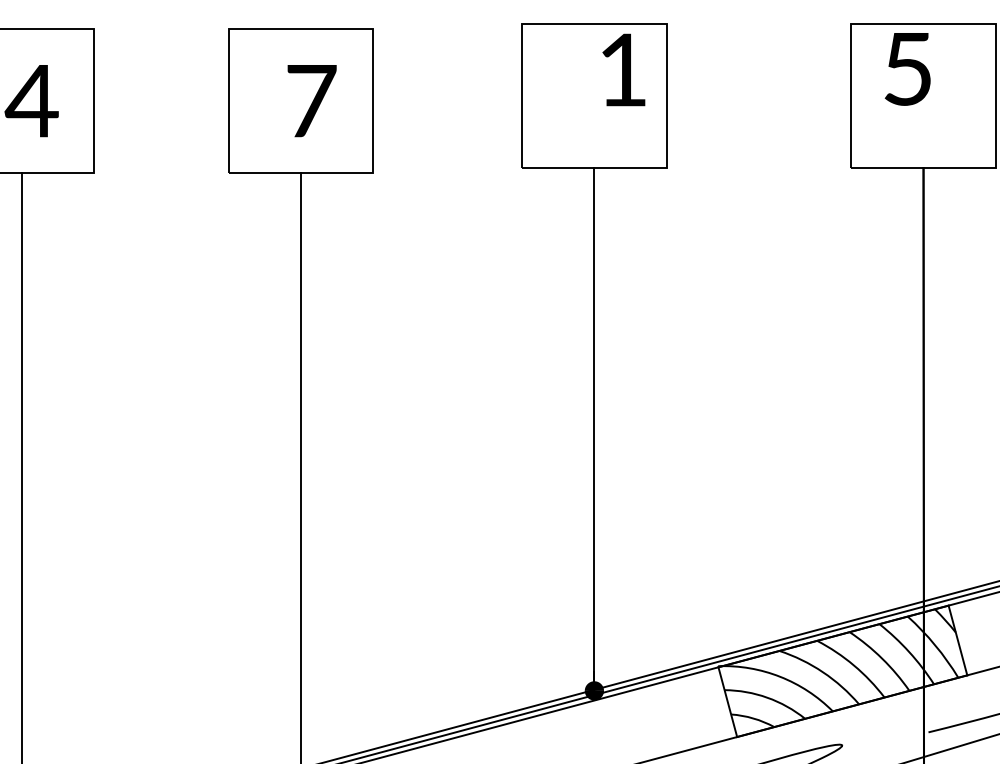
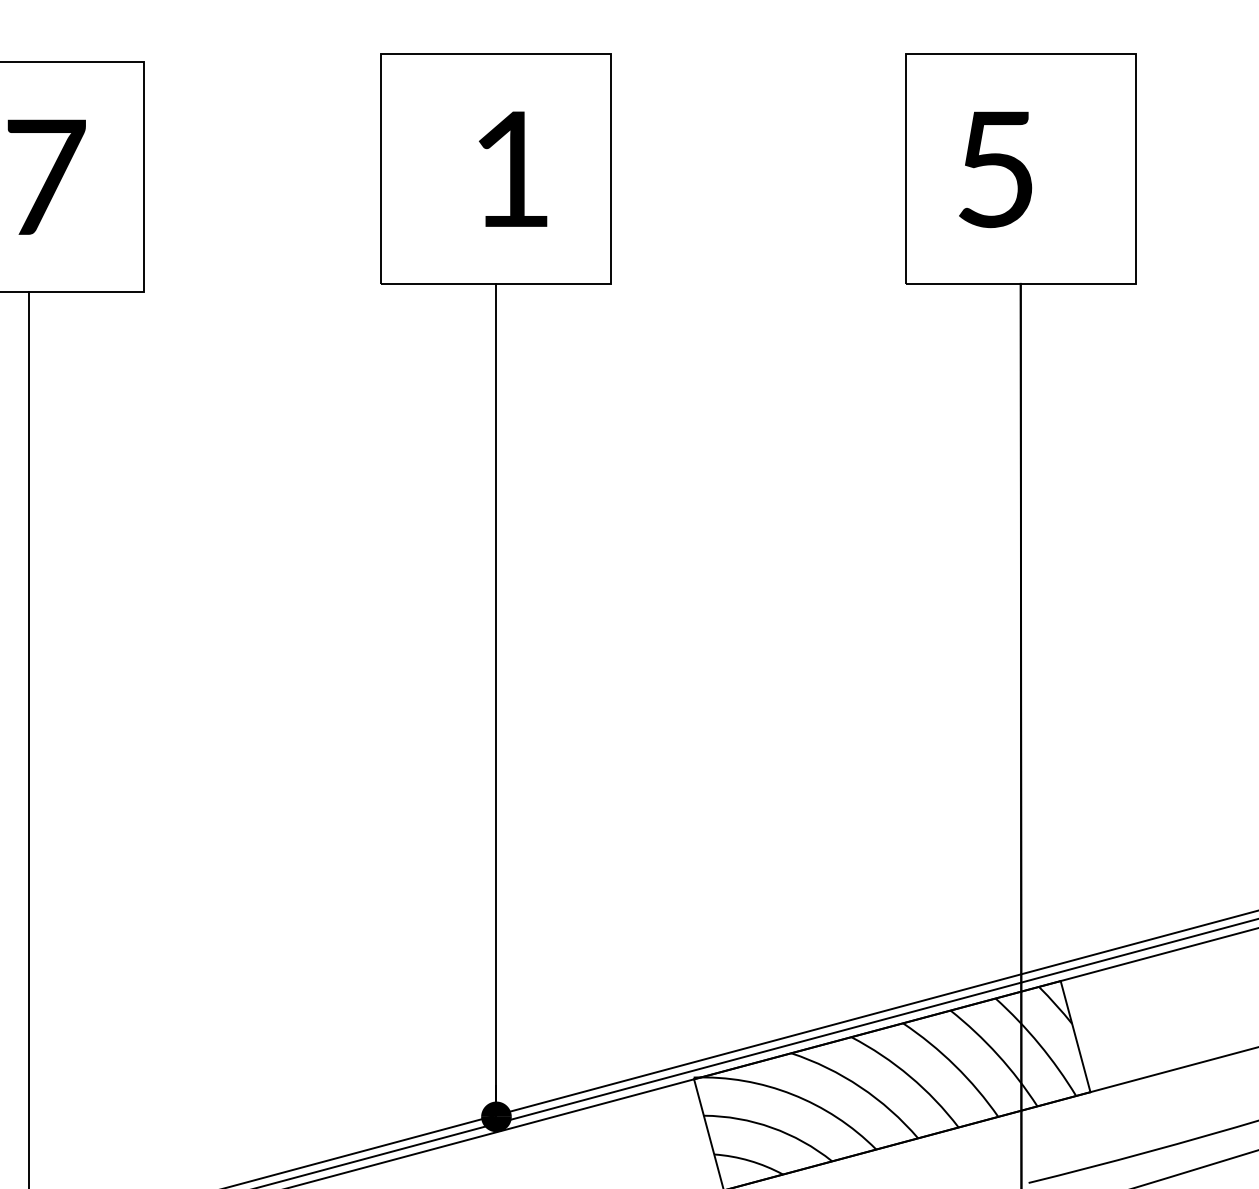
text: (623, 69) -> (512, 168), moved
text: (907, 69) -> (995, 170), moved

